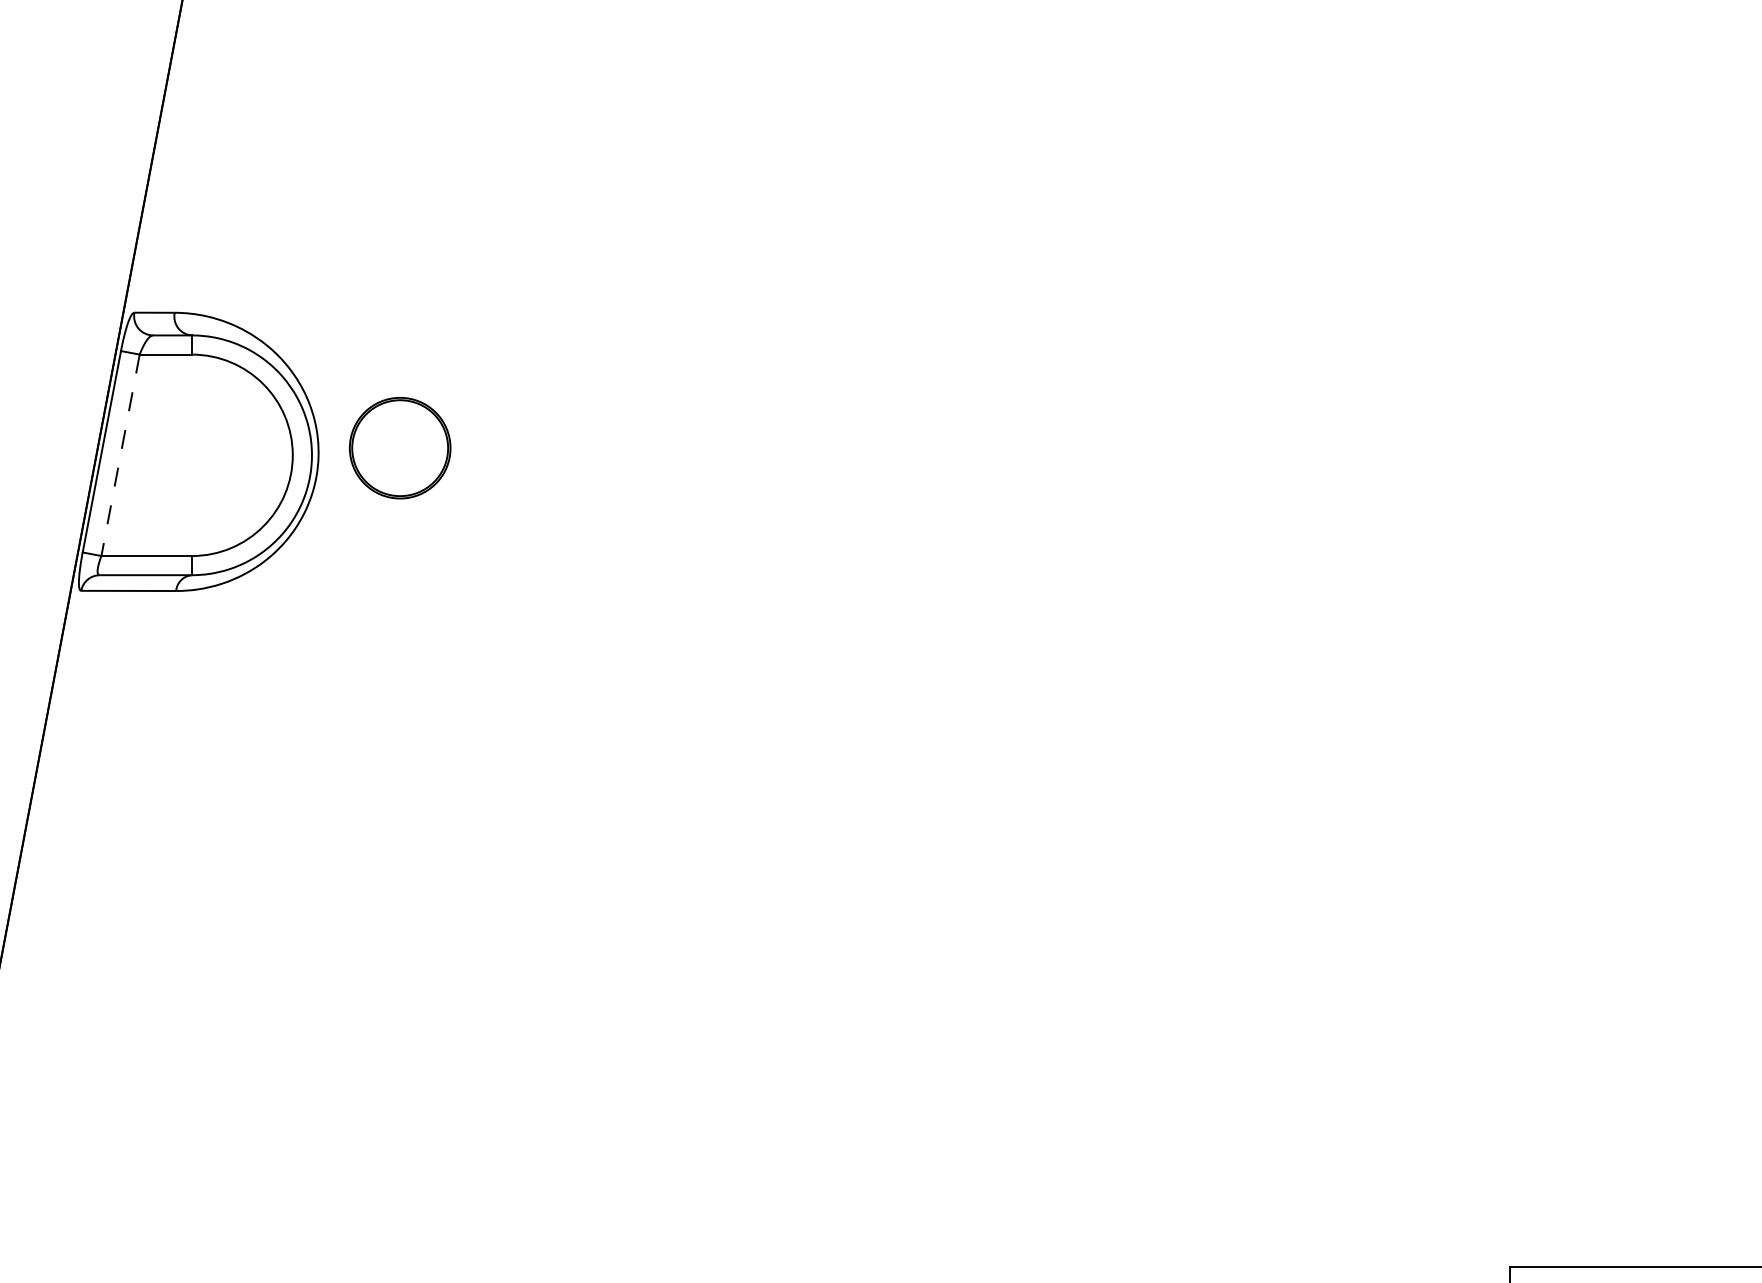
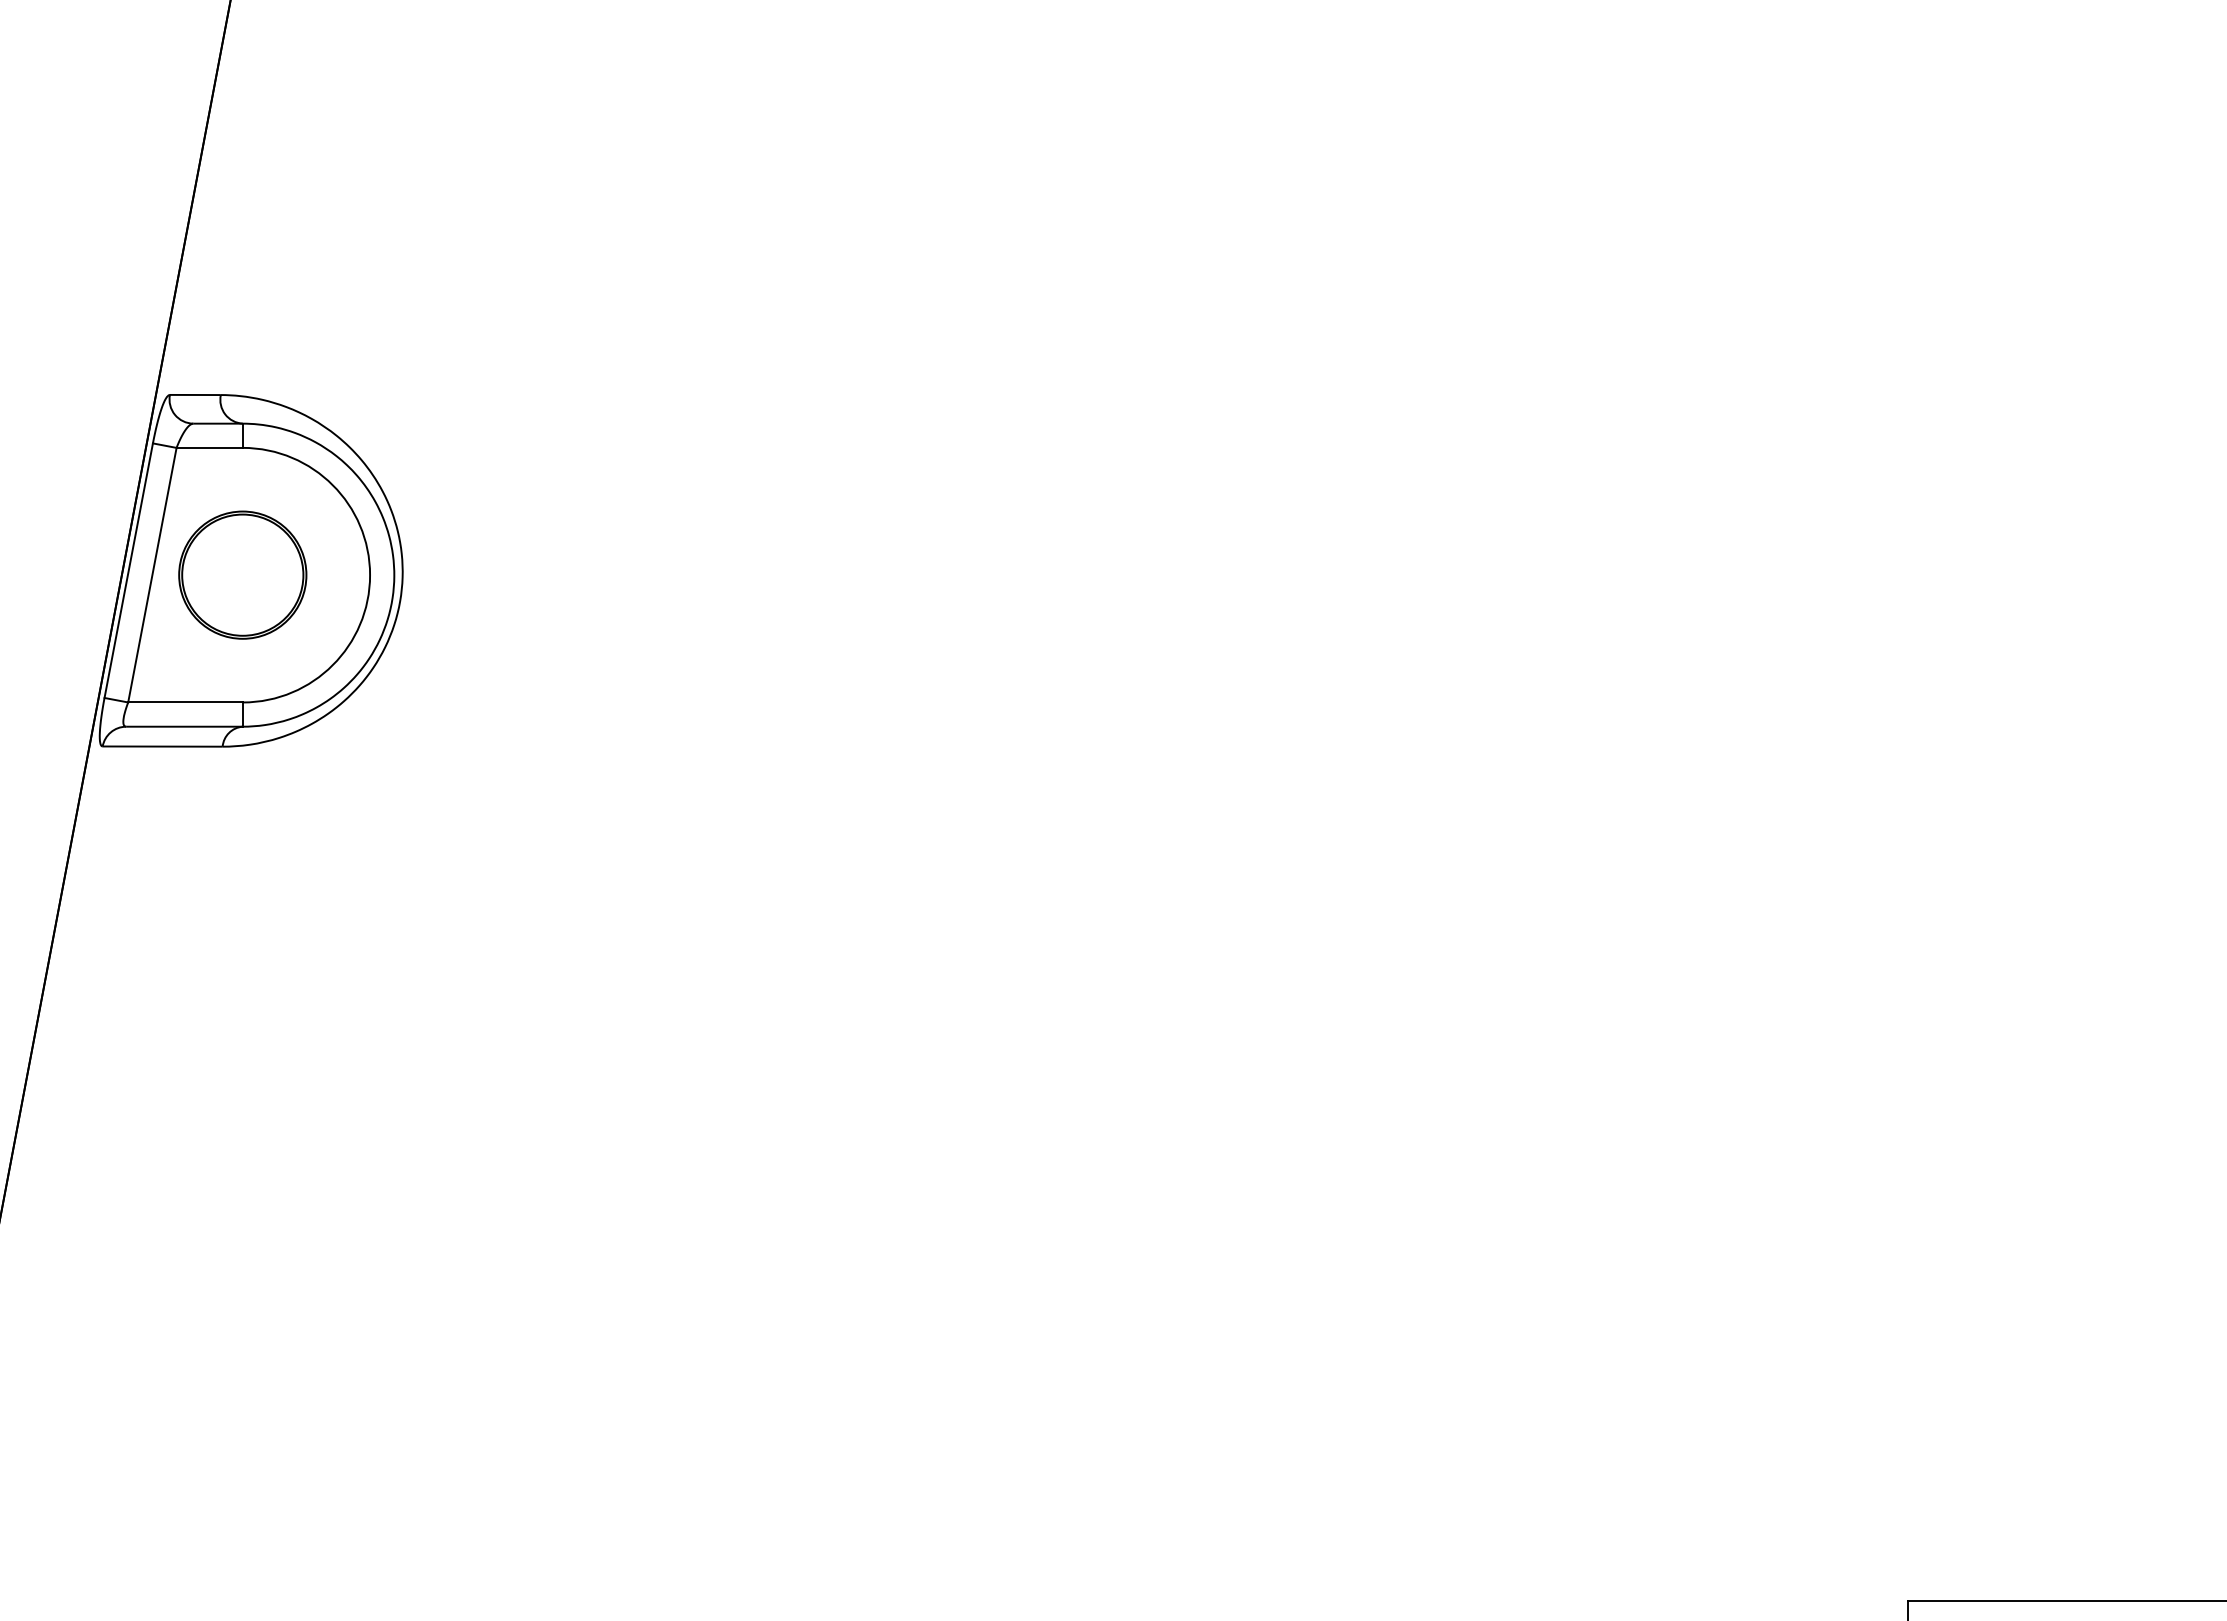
part: (399, 447) -> (242, 574), moved
line: (120, 456) -> (152, 576), dashed -> solid

